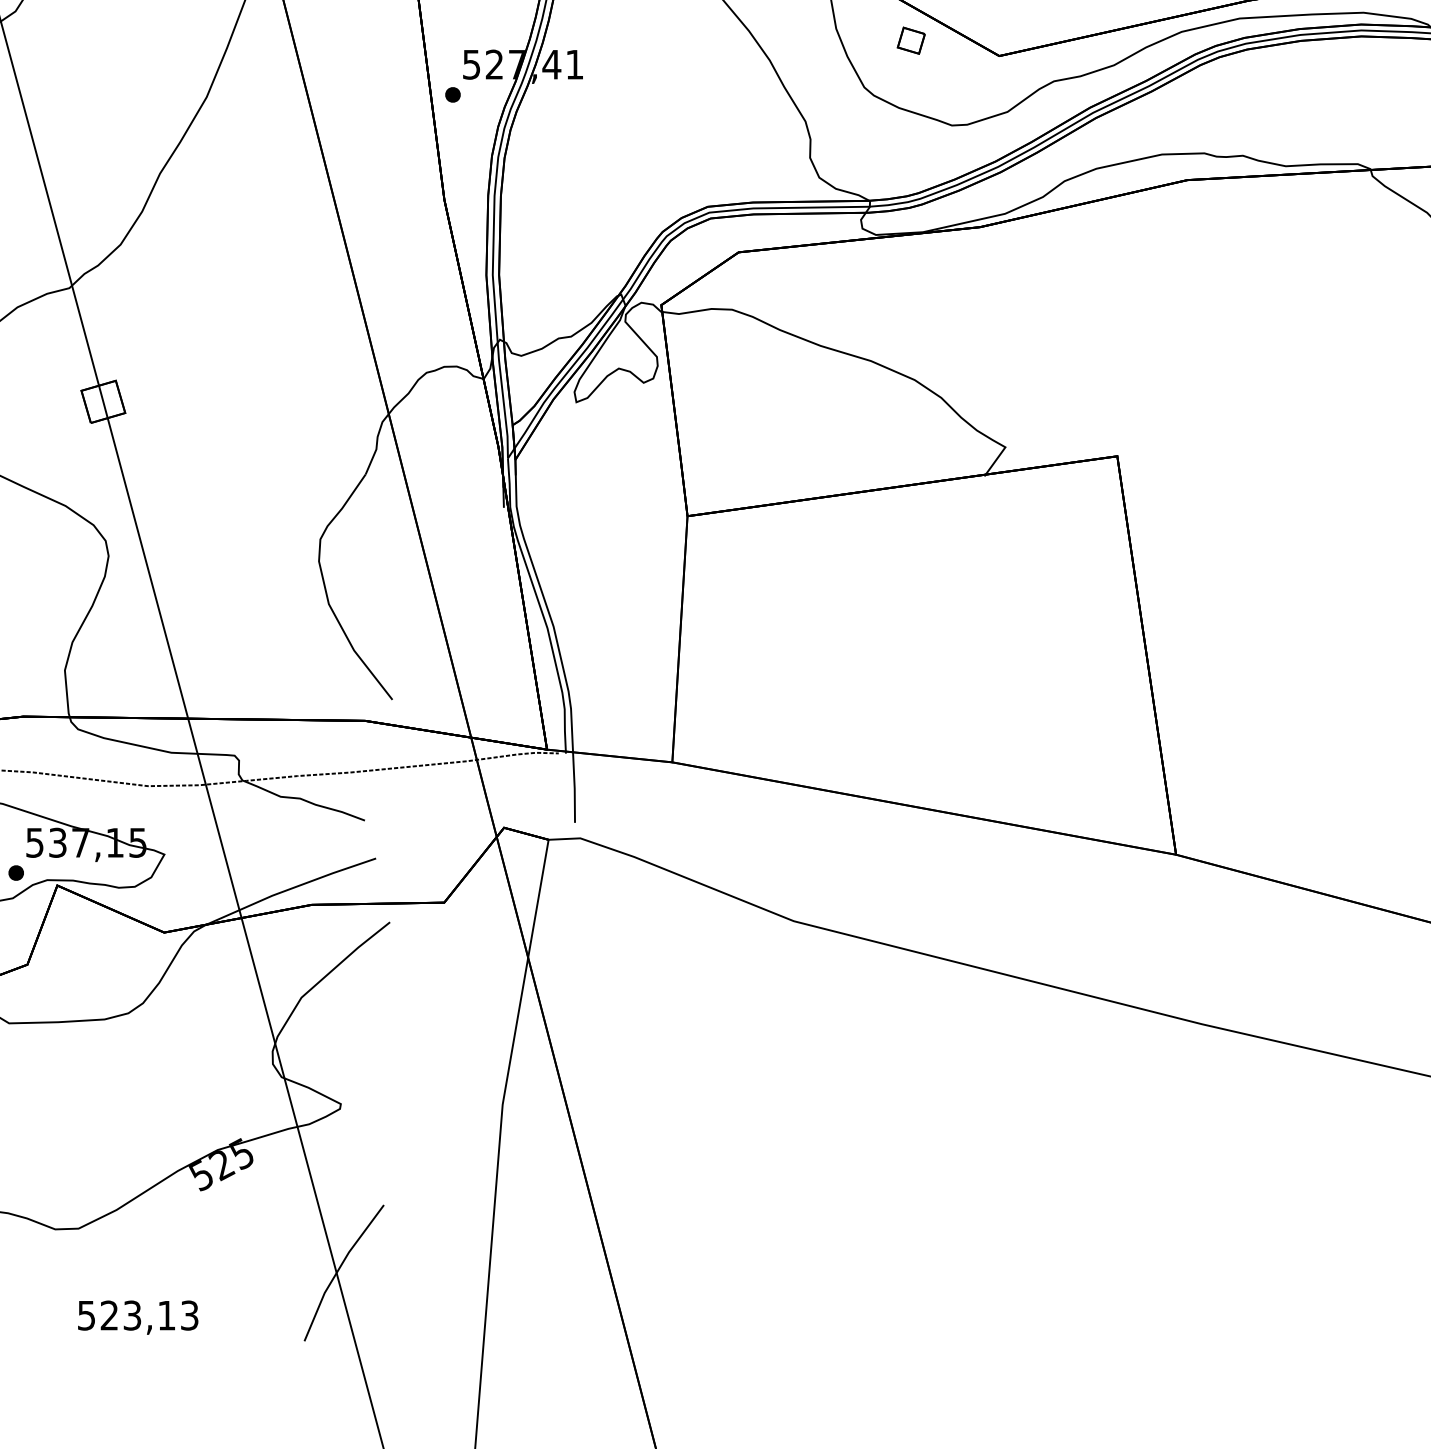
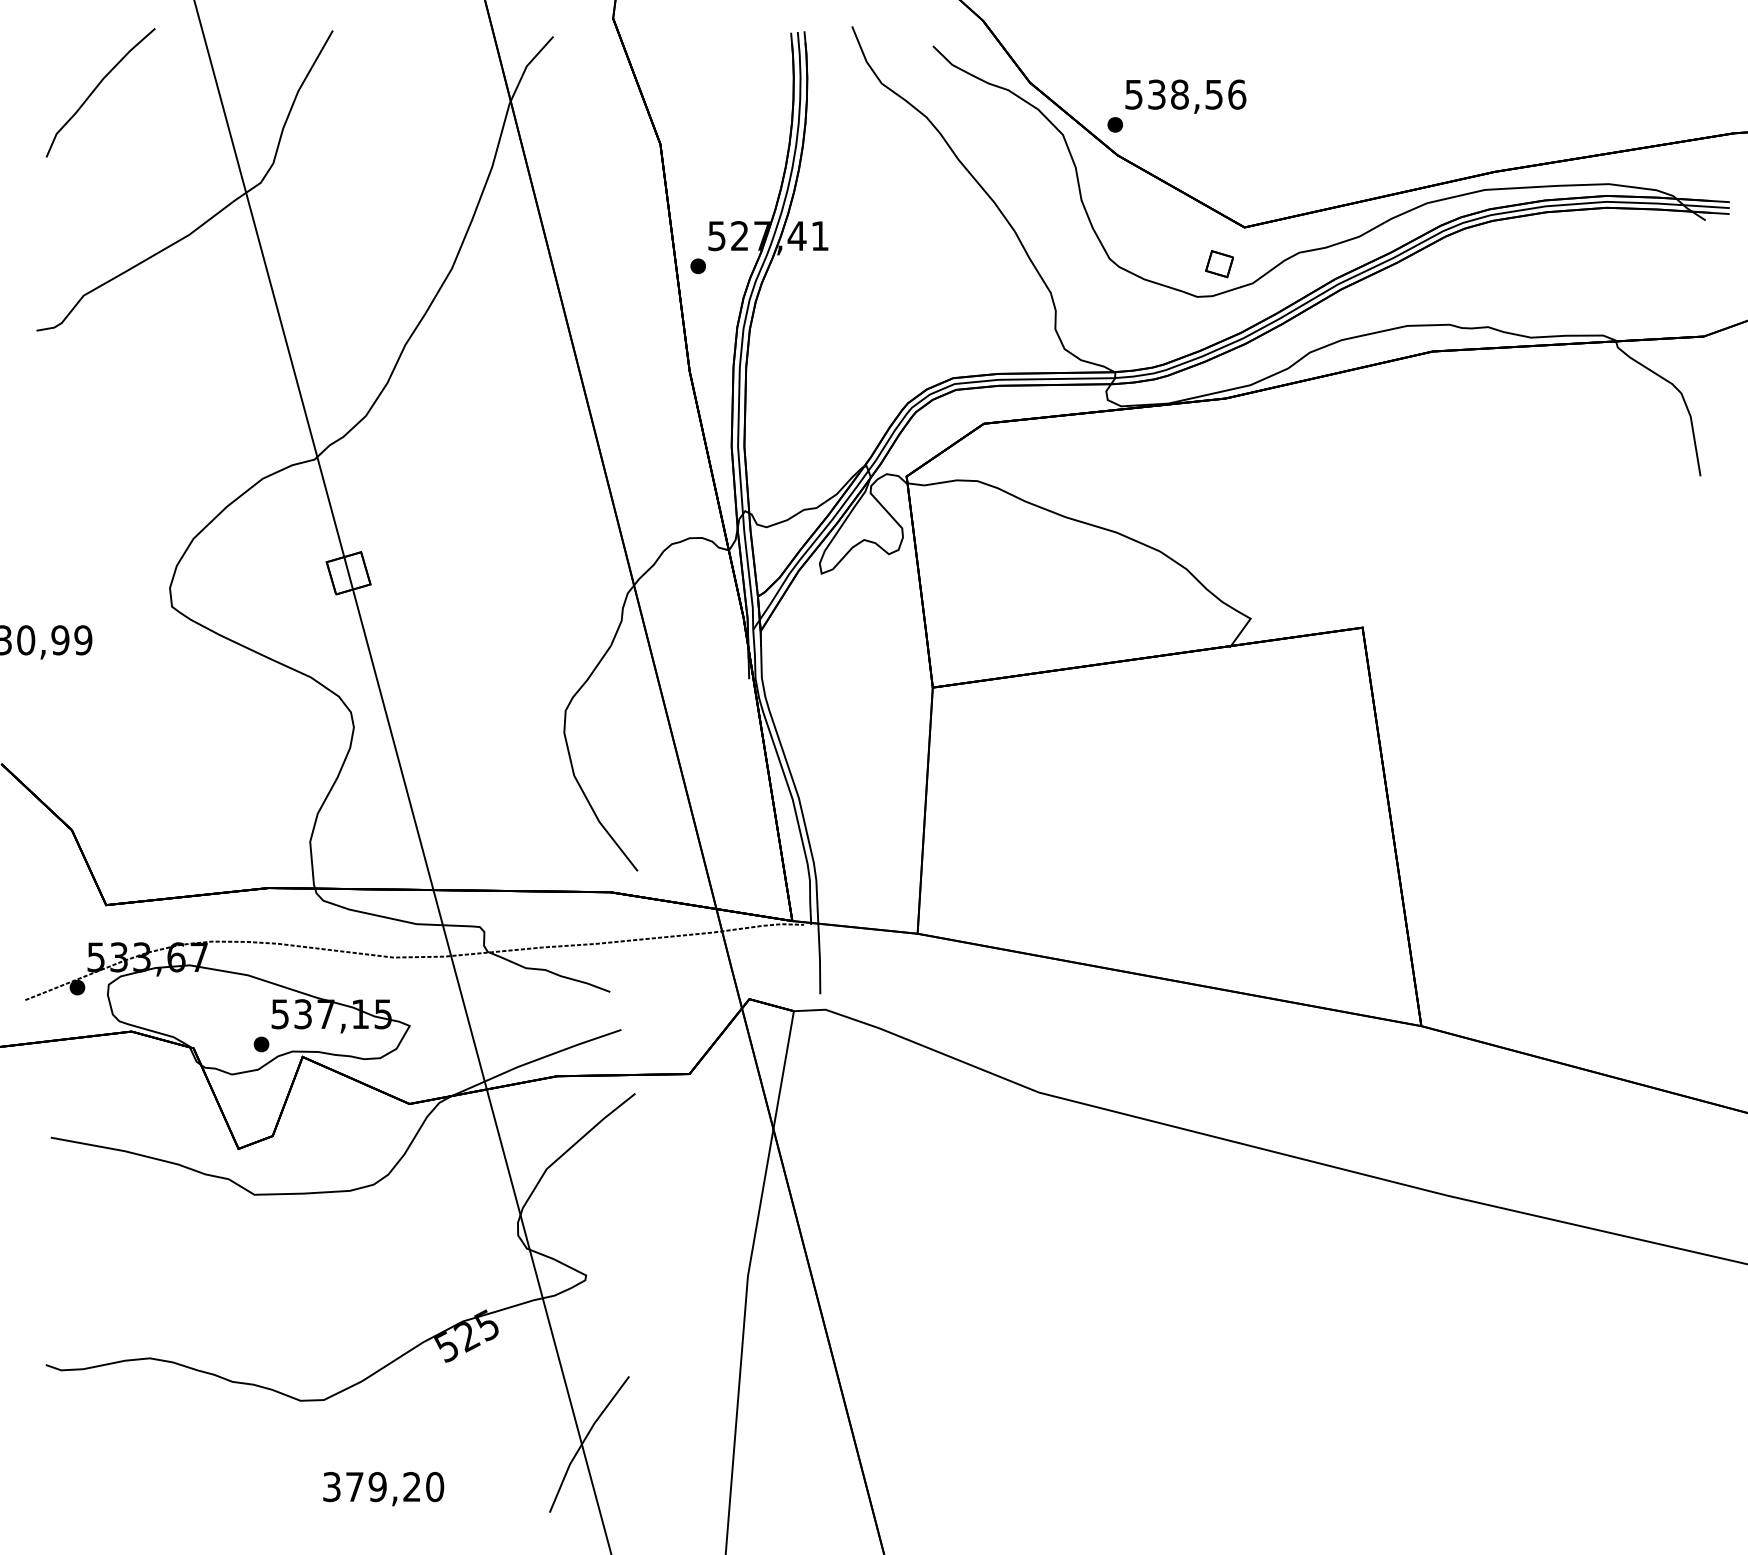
part: (911, 41) -> (1219, 264), moved
text: (139, 1316) -> (384, 1487), 523,13 -> 379,20

